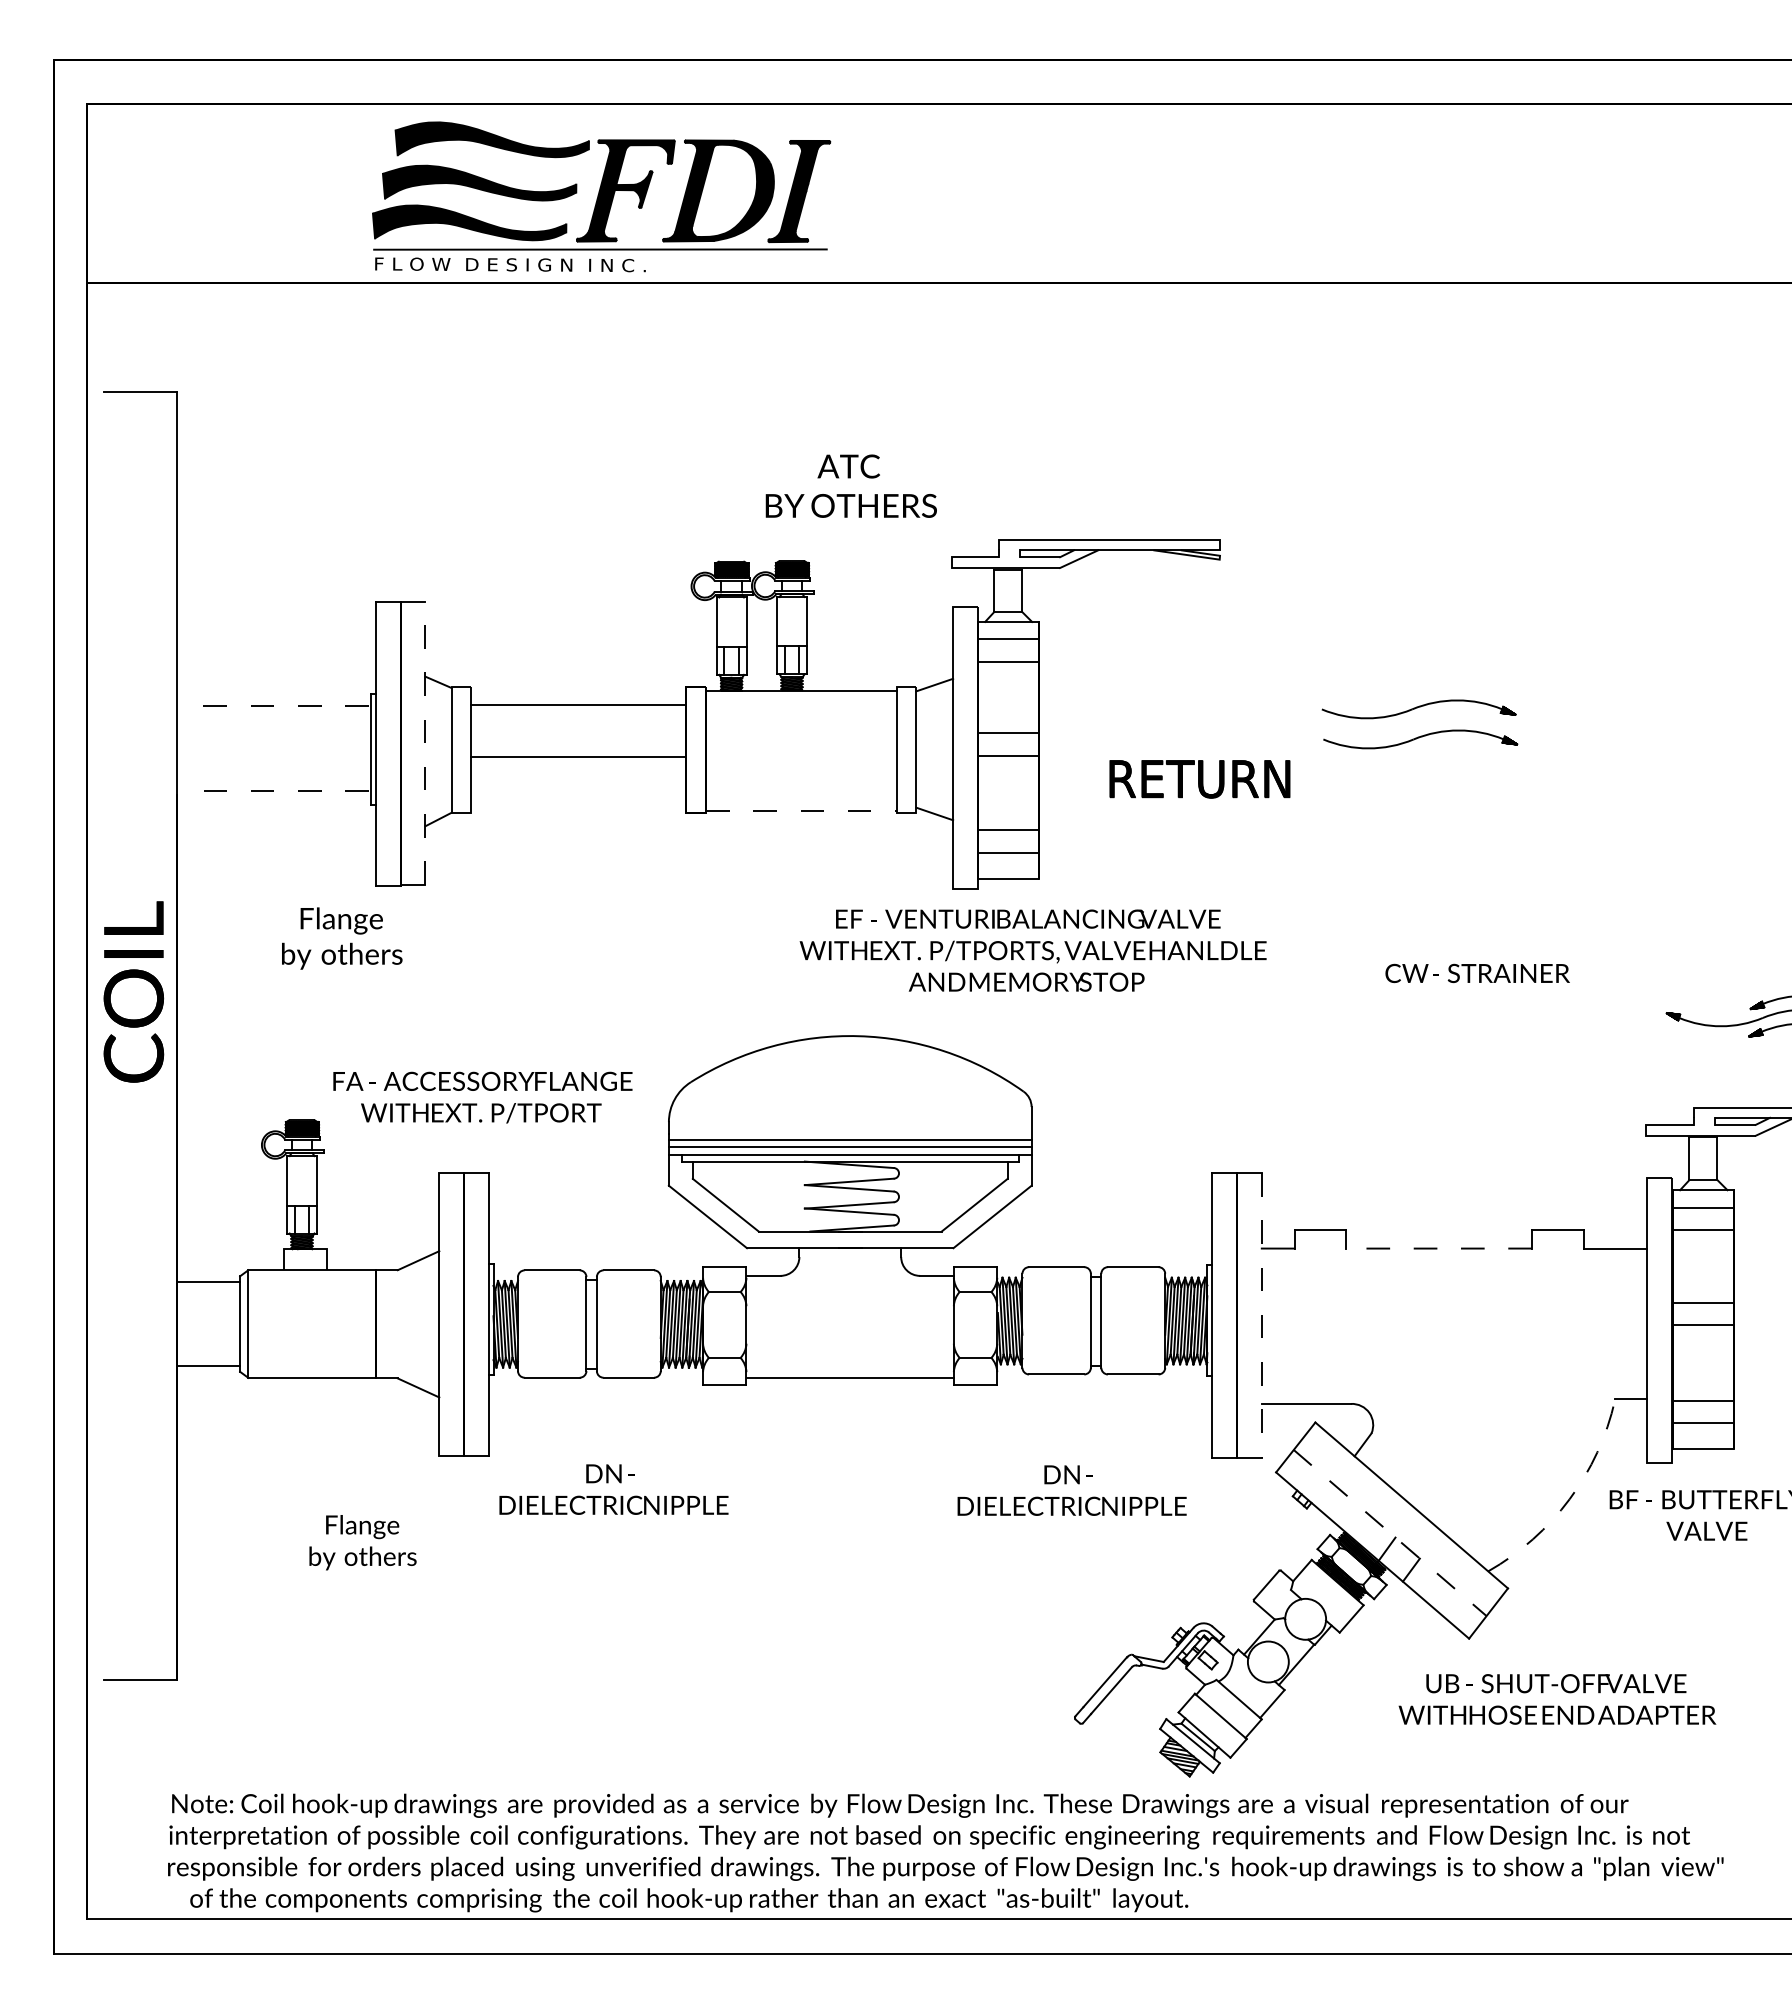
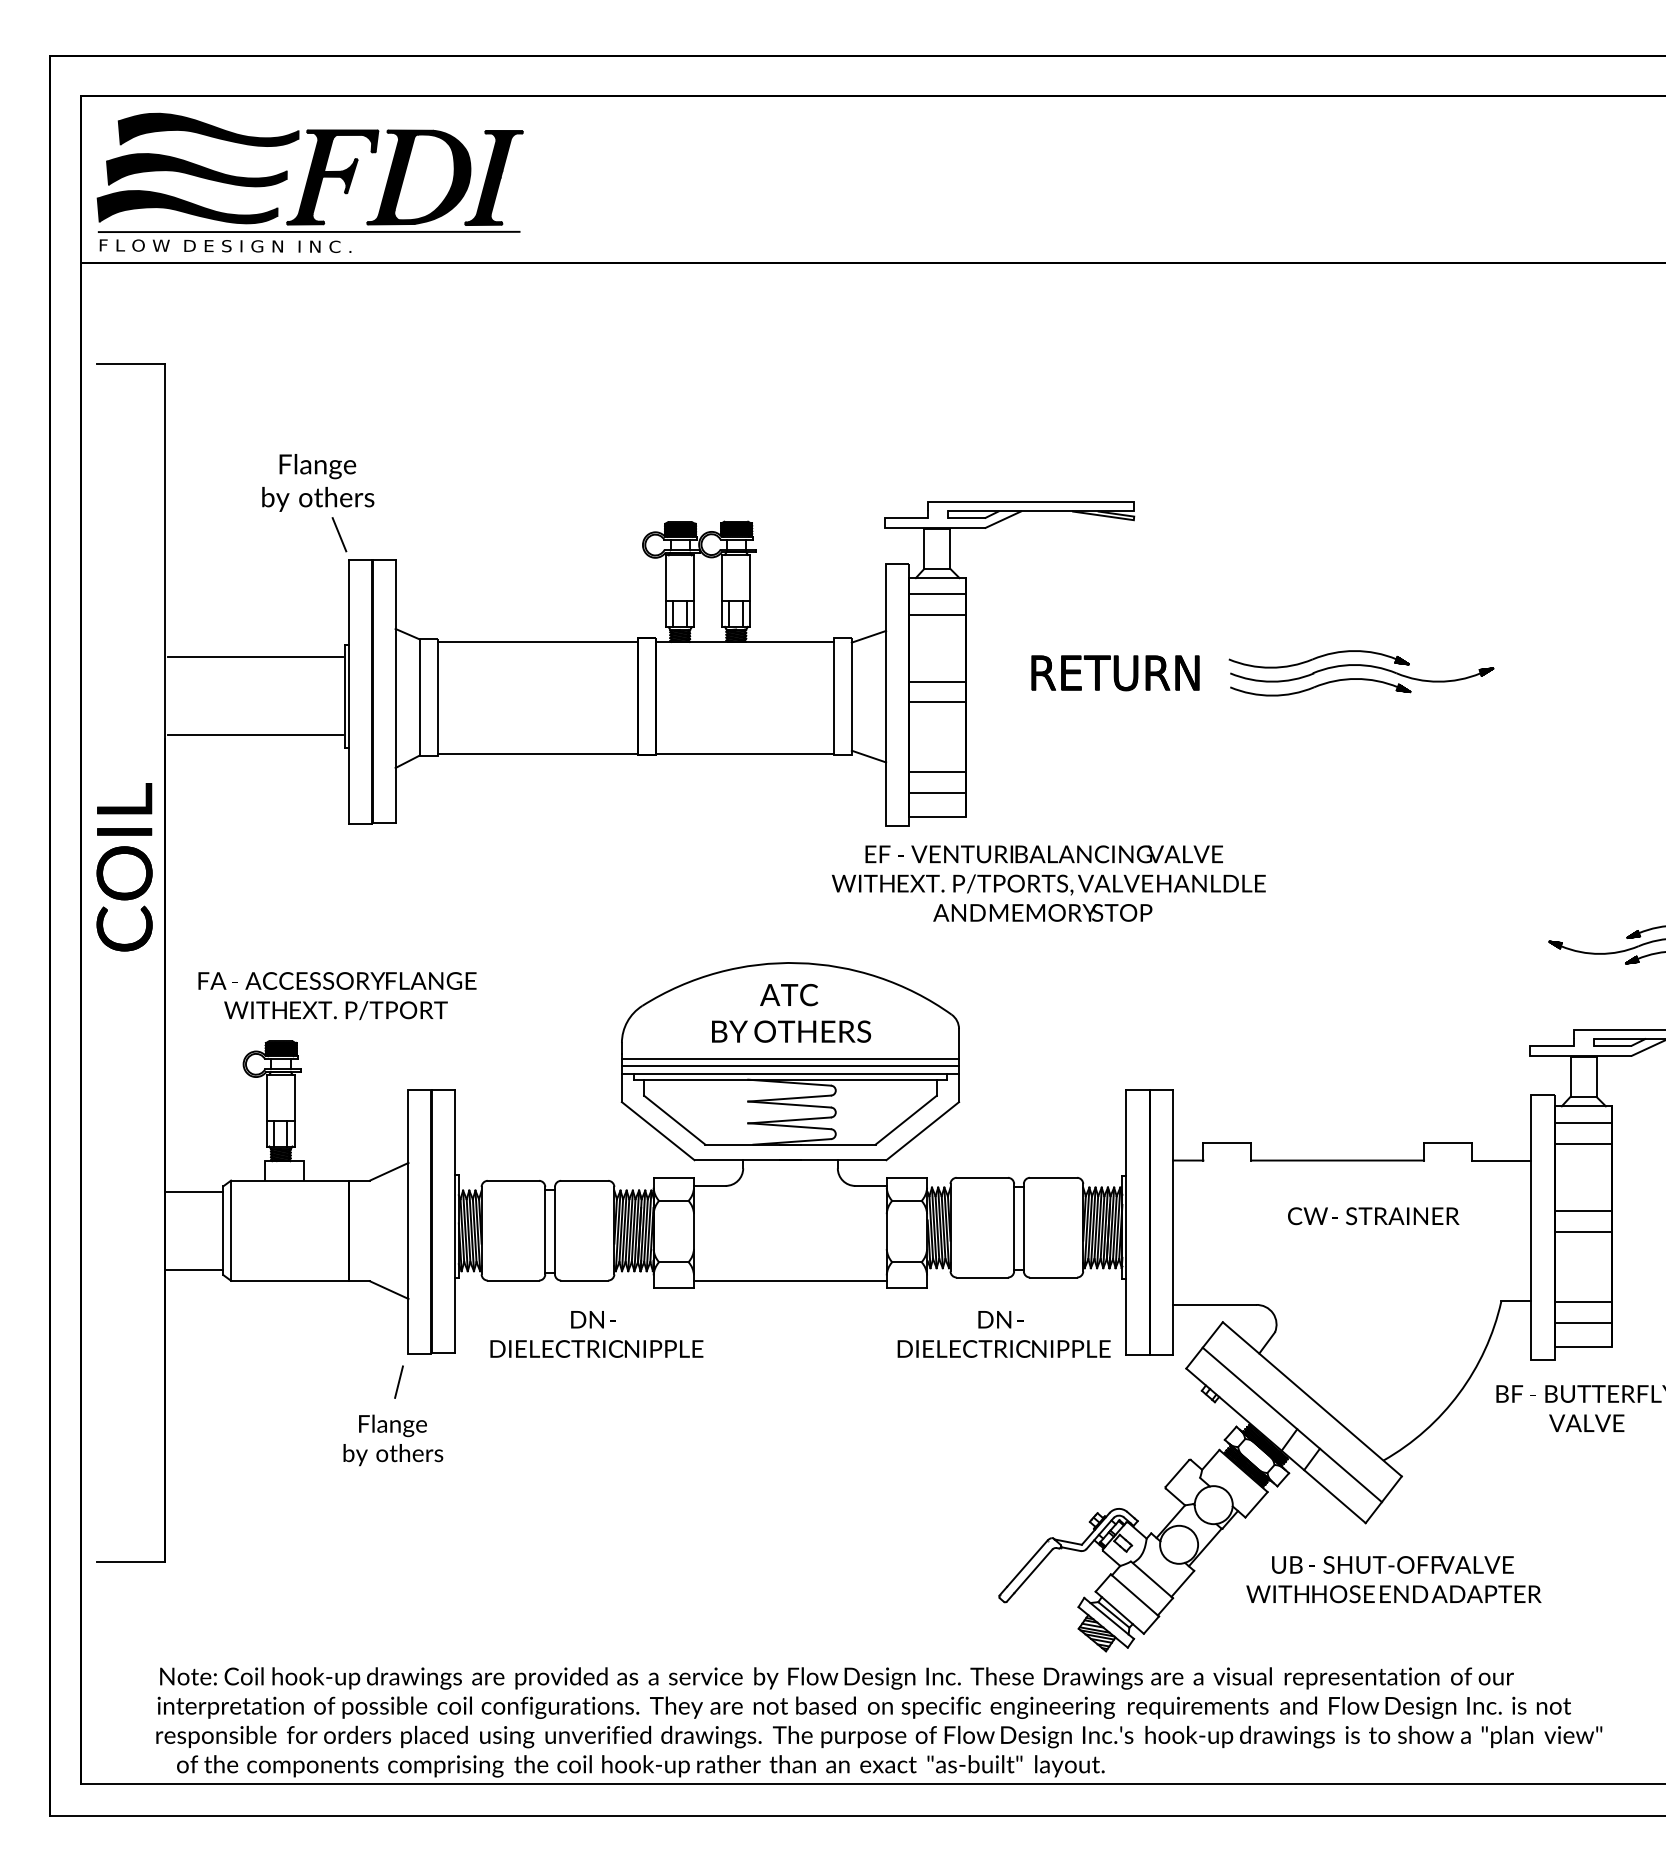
part: (601, 196) -> (310, 182), moved
text: (850, 485) -> (790, 1012), moved
line: (364, 575) -> (338, 534), added
line: (578, 705) -> (537, 754), moved
line: (274, 706) -> (255, 656), dashed -> solid
part: (1465, 716) -> (1362, 665), added
line: (425, 742) -> (395, 690), dashed -> solid
line: (578, 756) -> (537, 641), moved
text: (1199, 779) -> (1115, 673), moved
line: (274, 790) -> (255, 734), dashed -> solid
line: (801, 811) -> (745, 754), dashed -> solid
text: (342, 938) -> (318, 482), moved
text: (1032, 950) -> (1048, 883), moved
text: (1477, 973) -> (1373, 1216), moved
text: (133, 991) -> (124, 866), moved
text: (482, 1097) -> (337, 995), moved
line: (1439, 1248) -> (1338, 1160), dashed -> solid
line: (1261, 1315) -> (1172, 1222), dashed -> solid
line: (428, 1486) -> (398, 1381), added
text: (613, 1489) -> (596, 1334), moved
text: (1071, 1490) -> (1003, 1334), moved
arc: (1569, 1499) -> (1459, 1393), dashed -> solid
line: (1390, 1533) -> (1292, 1425), dashed -> solid
text: (362, 1542) -> (392, 1440), moved
text: (1557, 1699) -> (1393, 1579), moved

